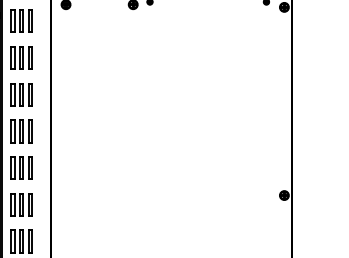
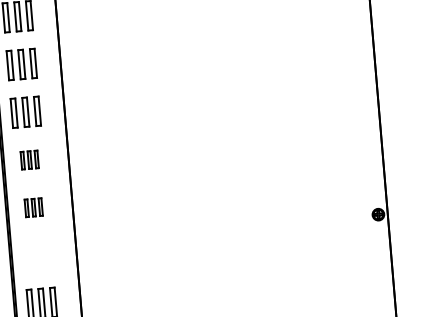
part: (21, 131) -> (29, 160), size x0.6
part: (21, 167) -> (33, 206), size x0.6
part: (21, 204) -> (37, 255), removed

